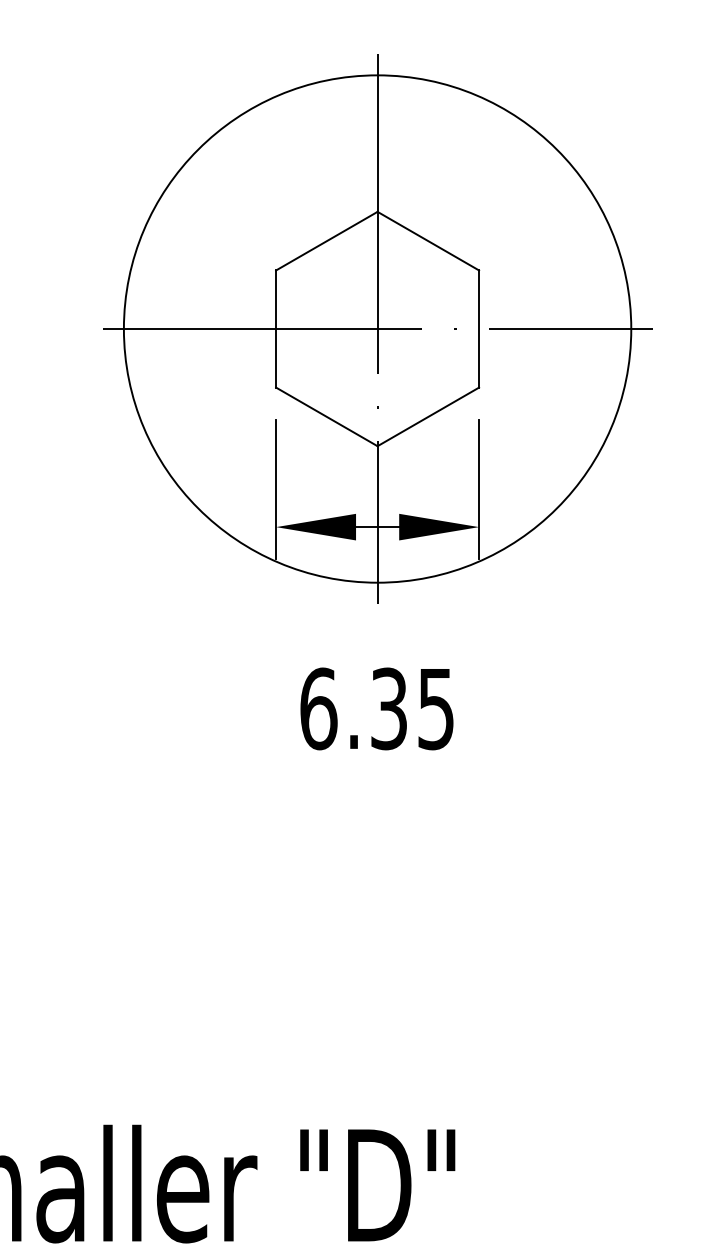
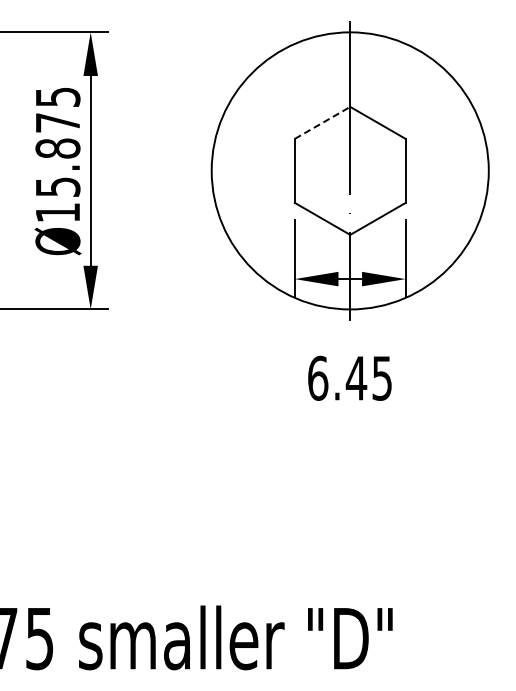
line: (326, 240) -> (322, 122), solid -> dashed
line: (378, 328) -> (350, 170), removed
text: (389, 707) -> (356, 377), 6.35 -> 6.45

